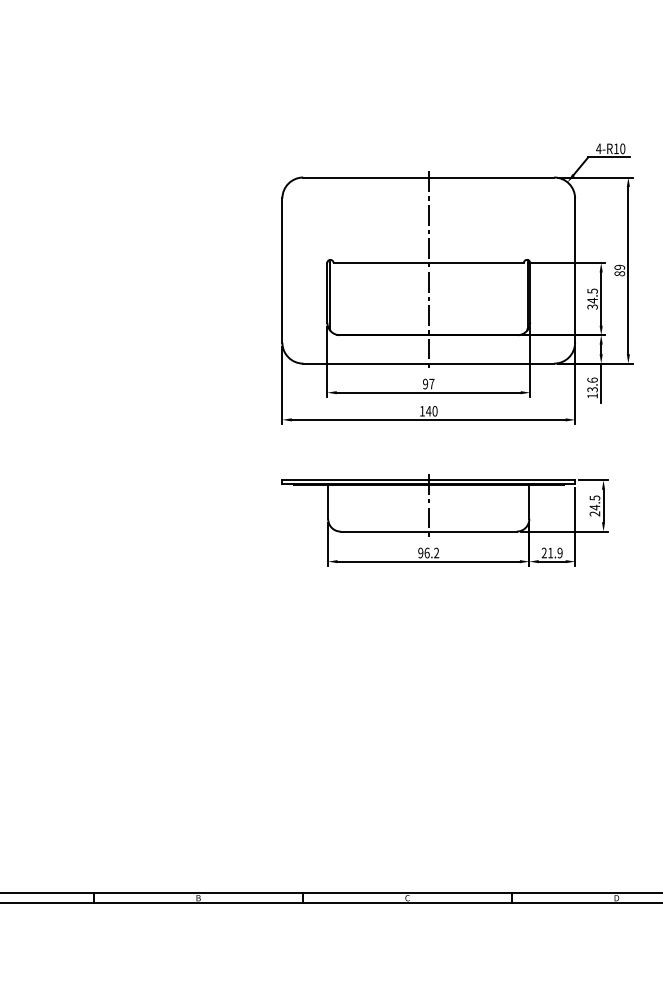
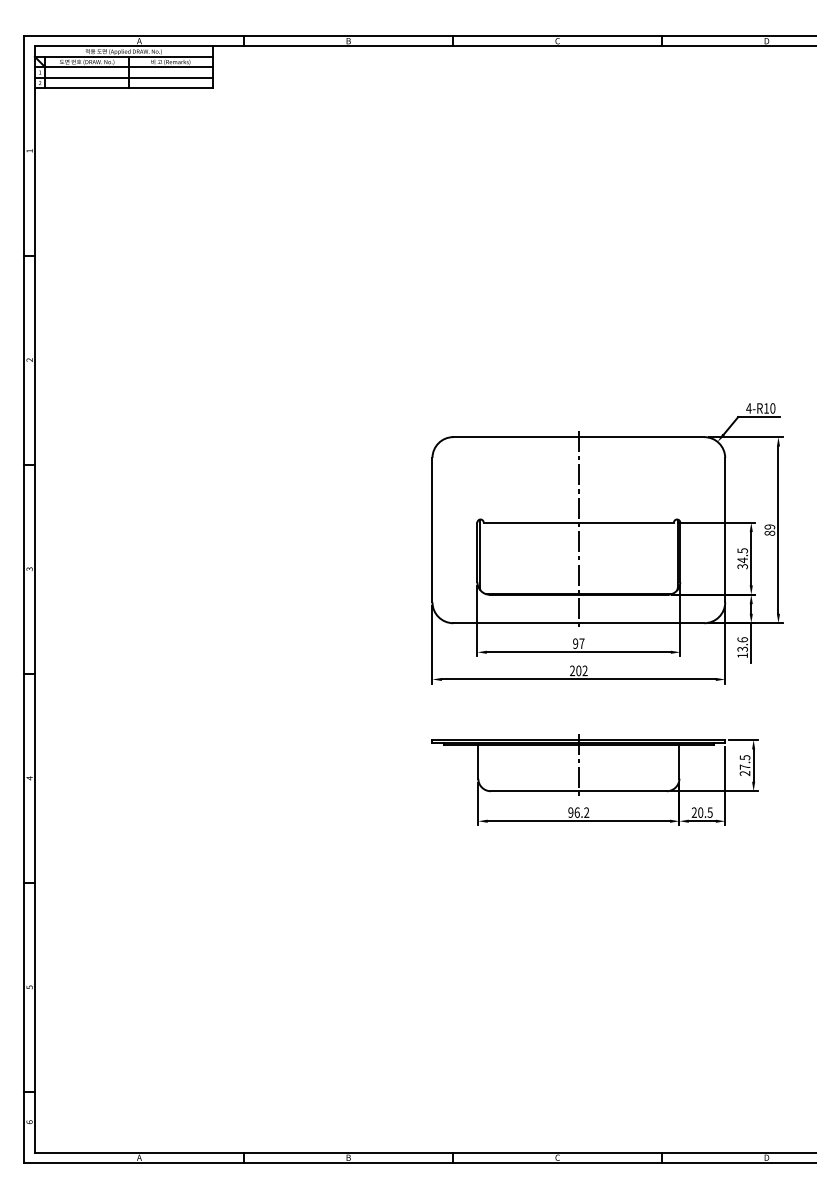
text: (428, 410) -> (578, 670), 140 -> 202
text: (594, 506) -> (744, 766), 24.5 -> 27.5
text: (555, 552) -> (705, 812), 21.9 -> 20.5

